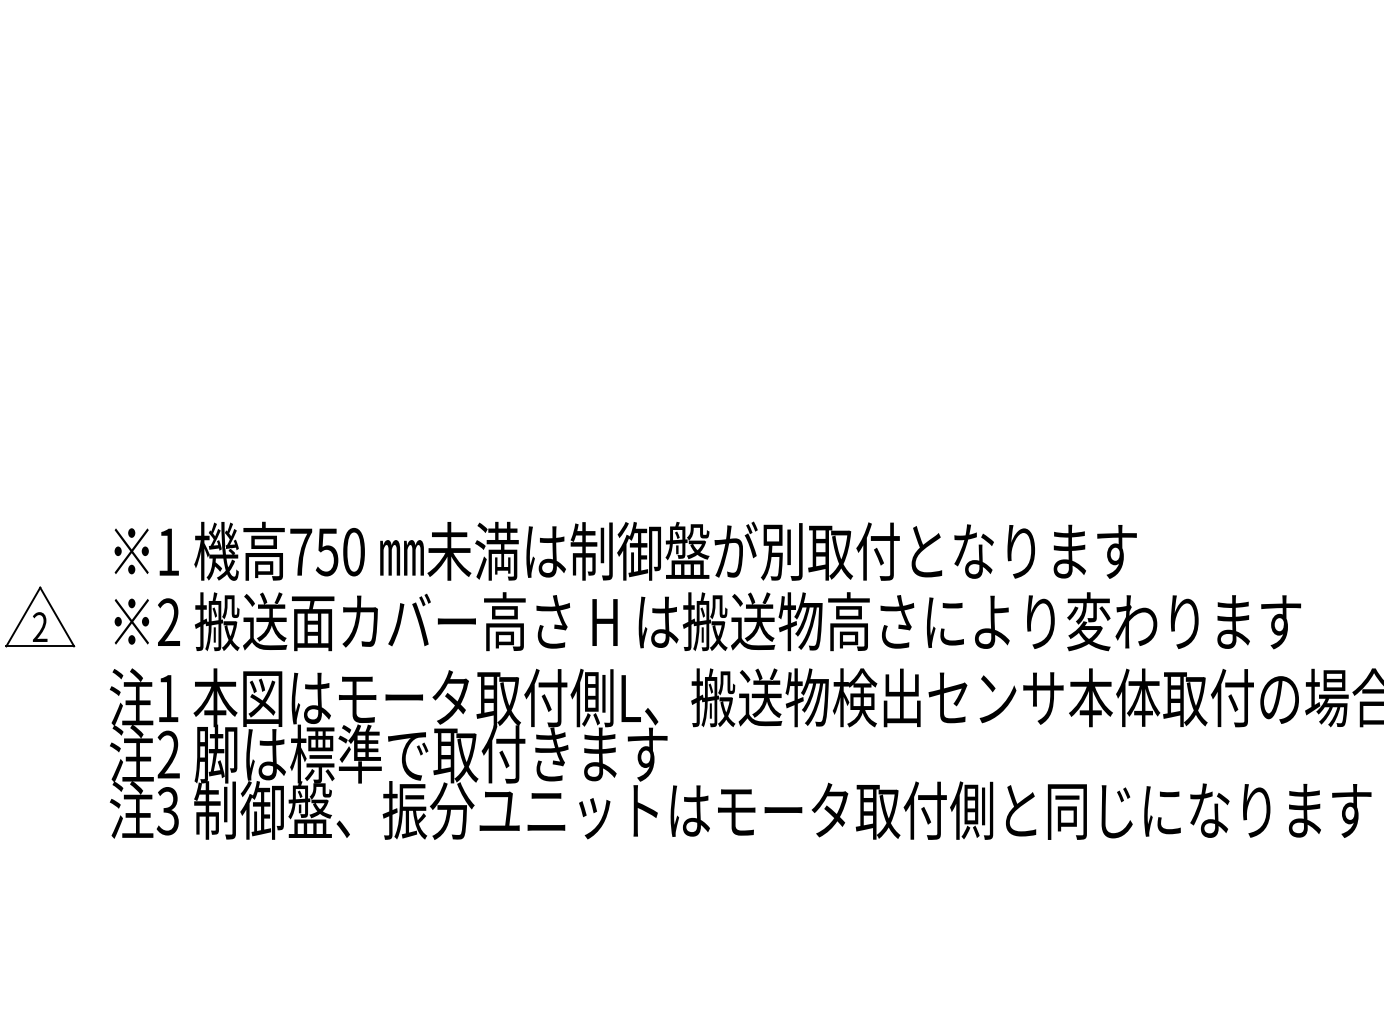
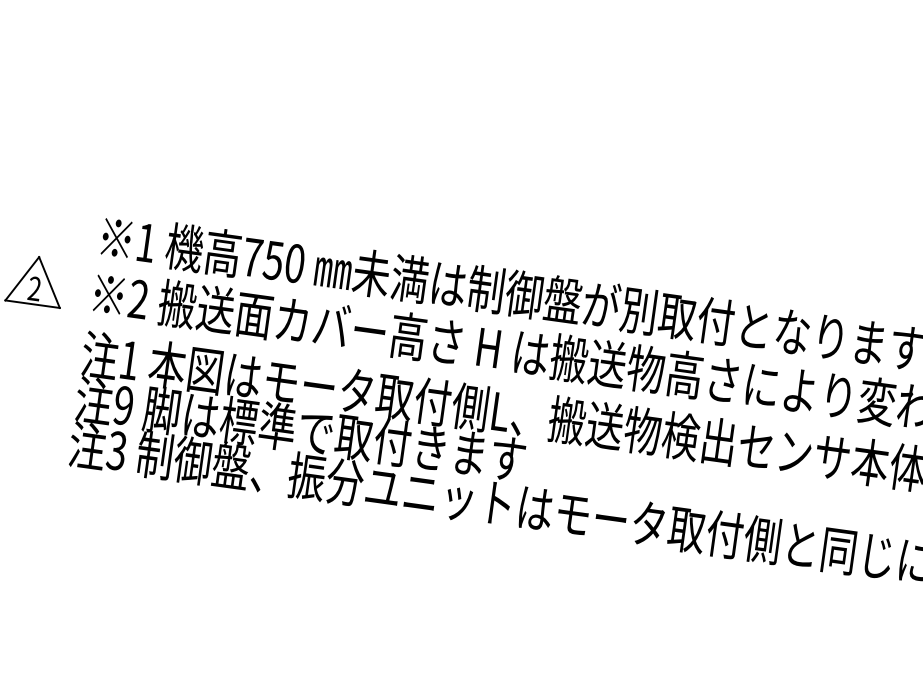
text: (168, 755) -> (123, 406), 2 -> 9

